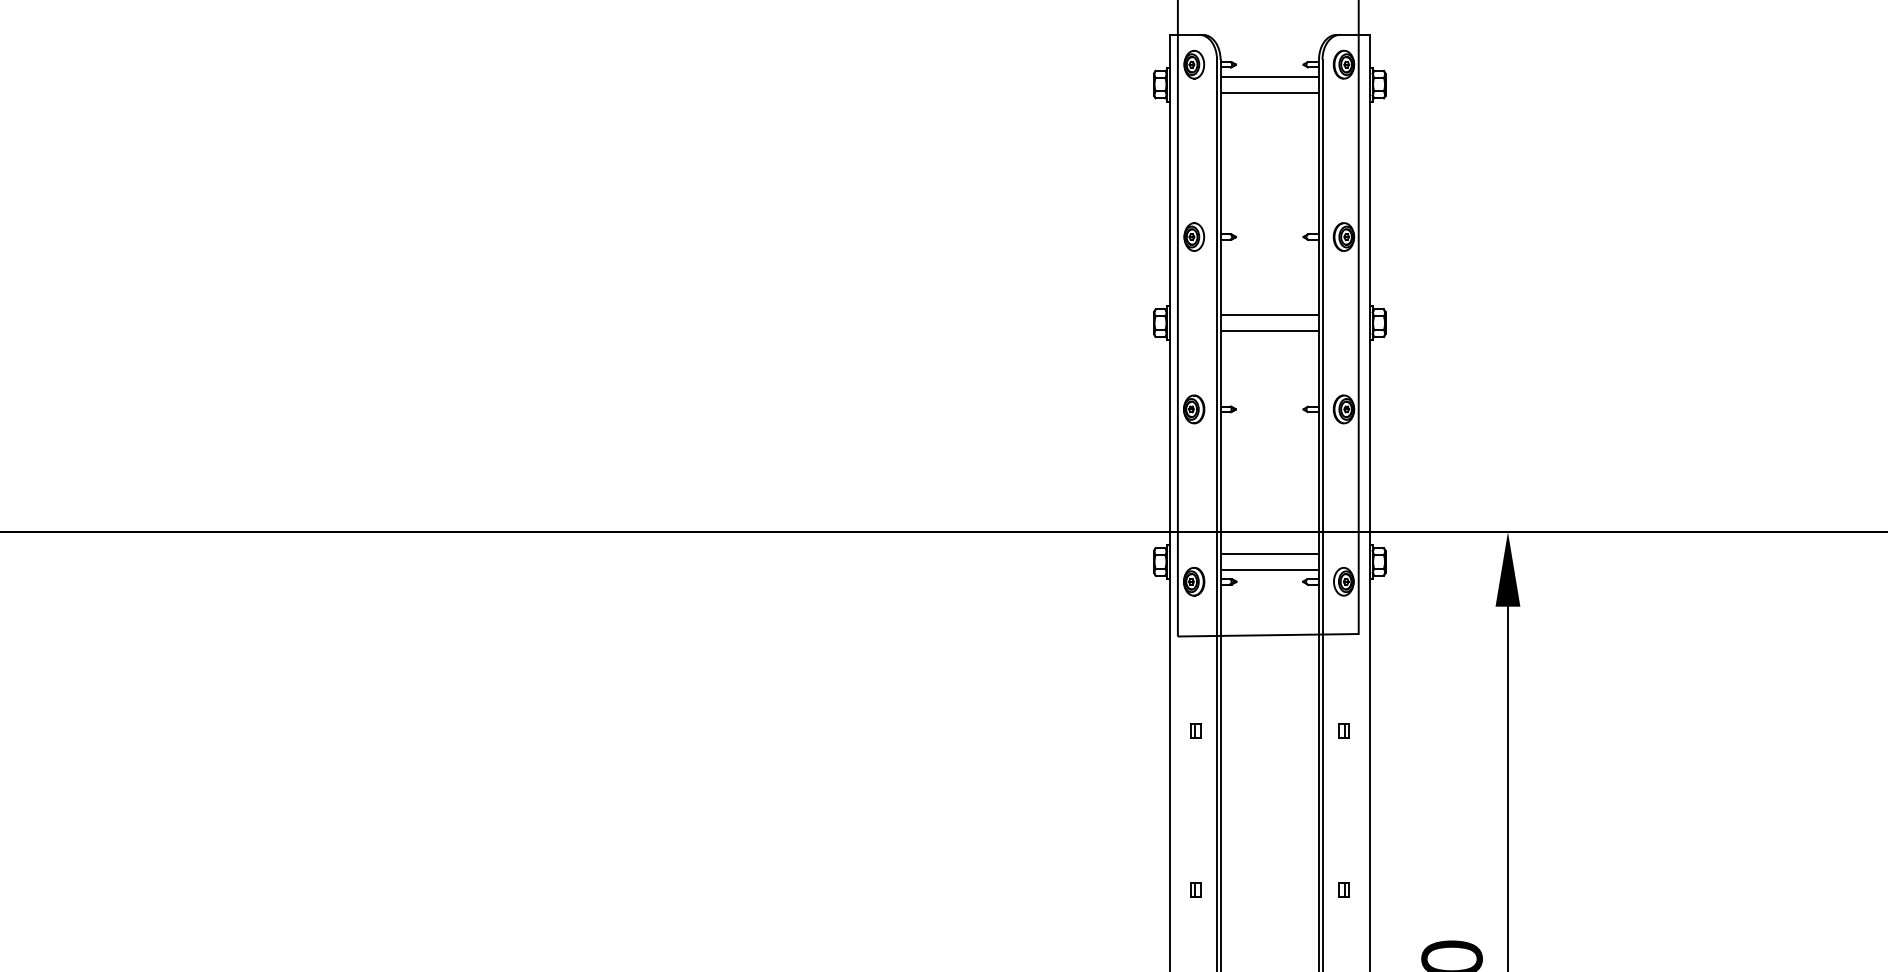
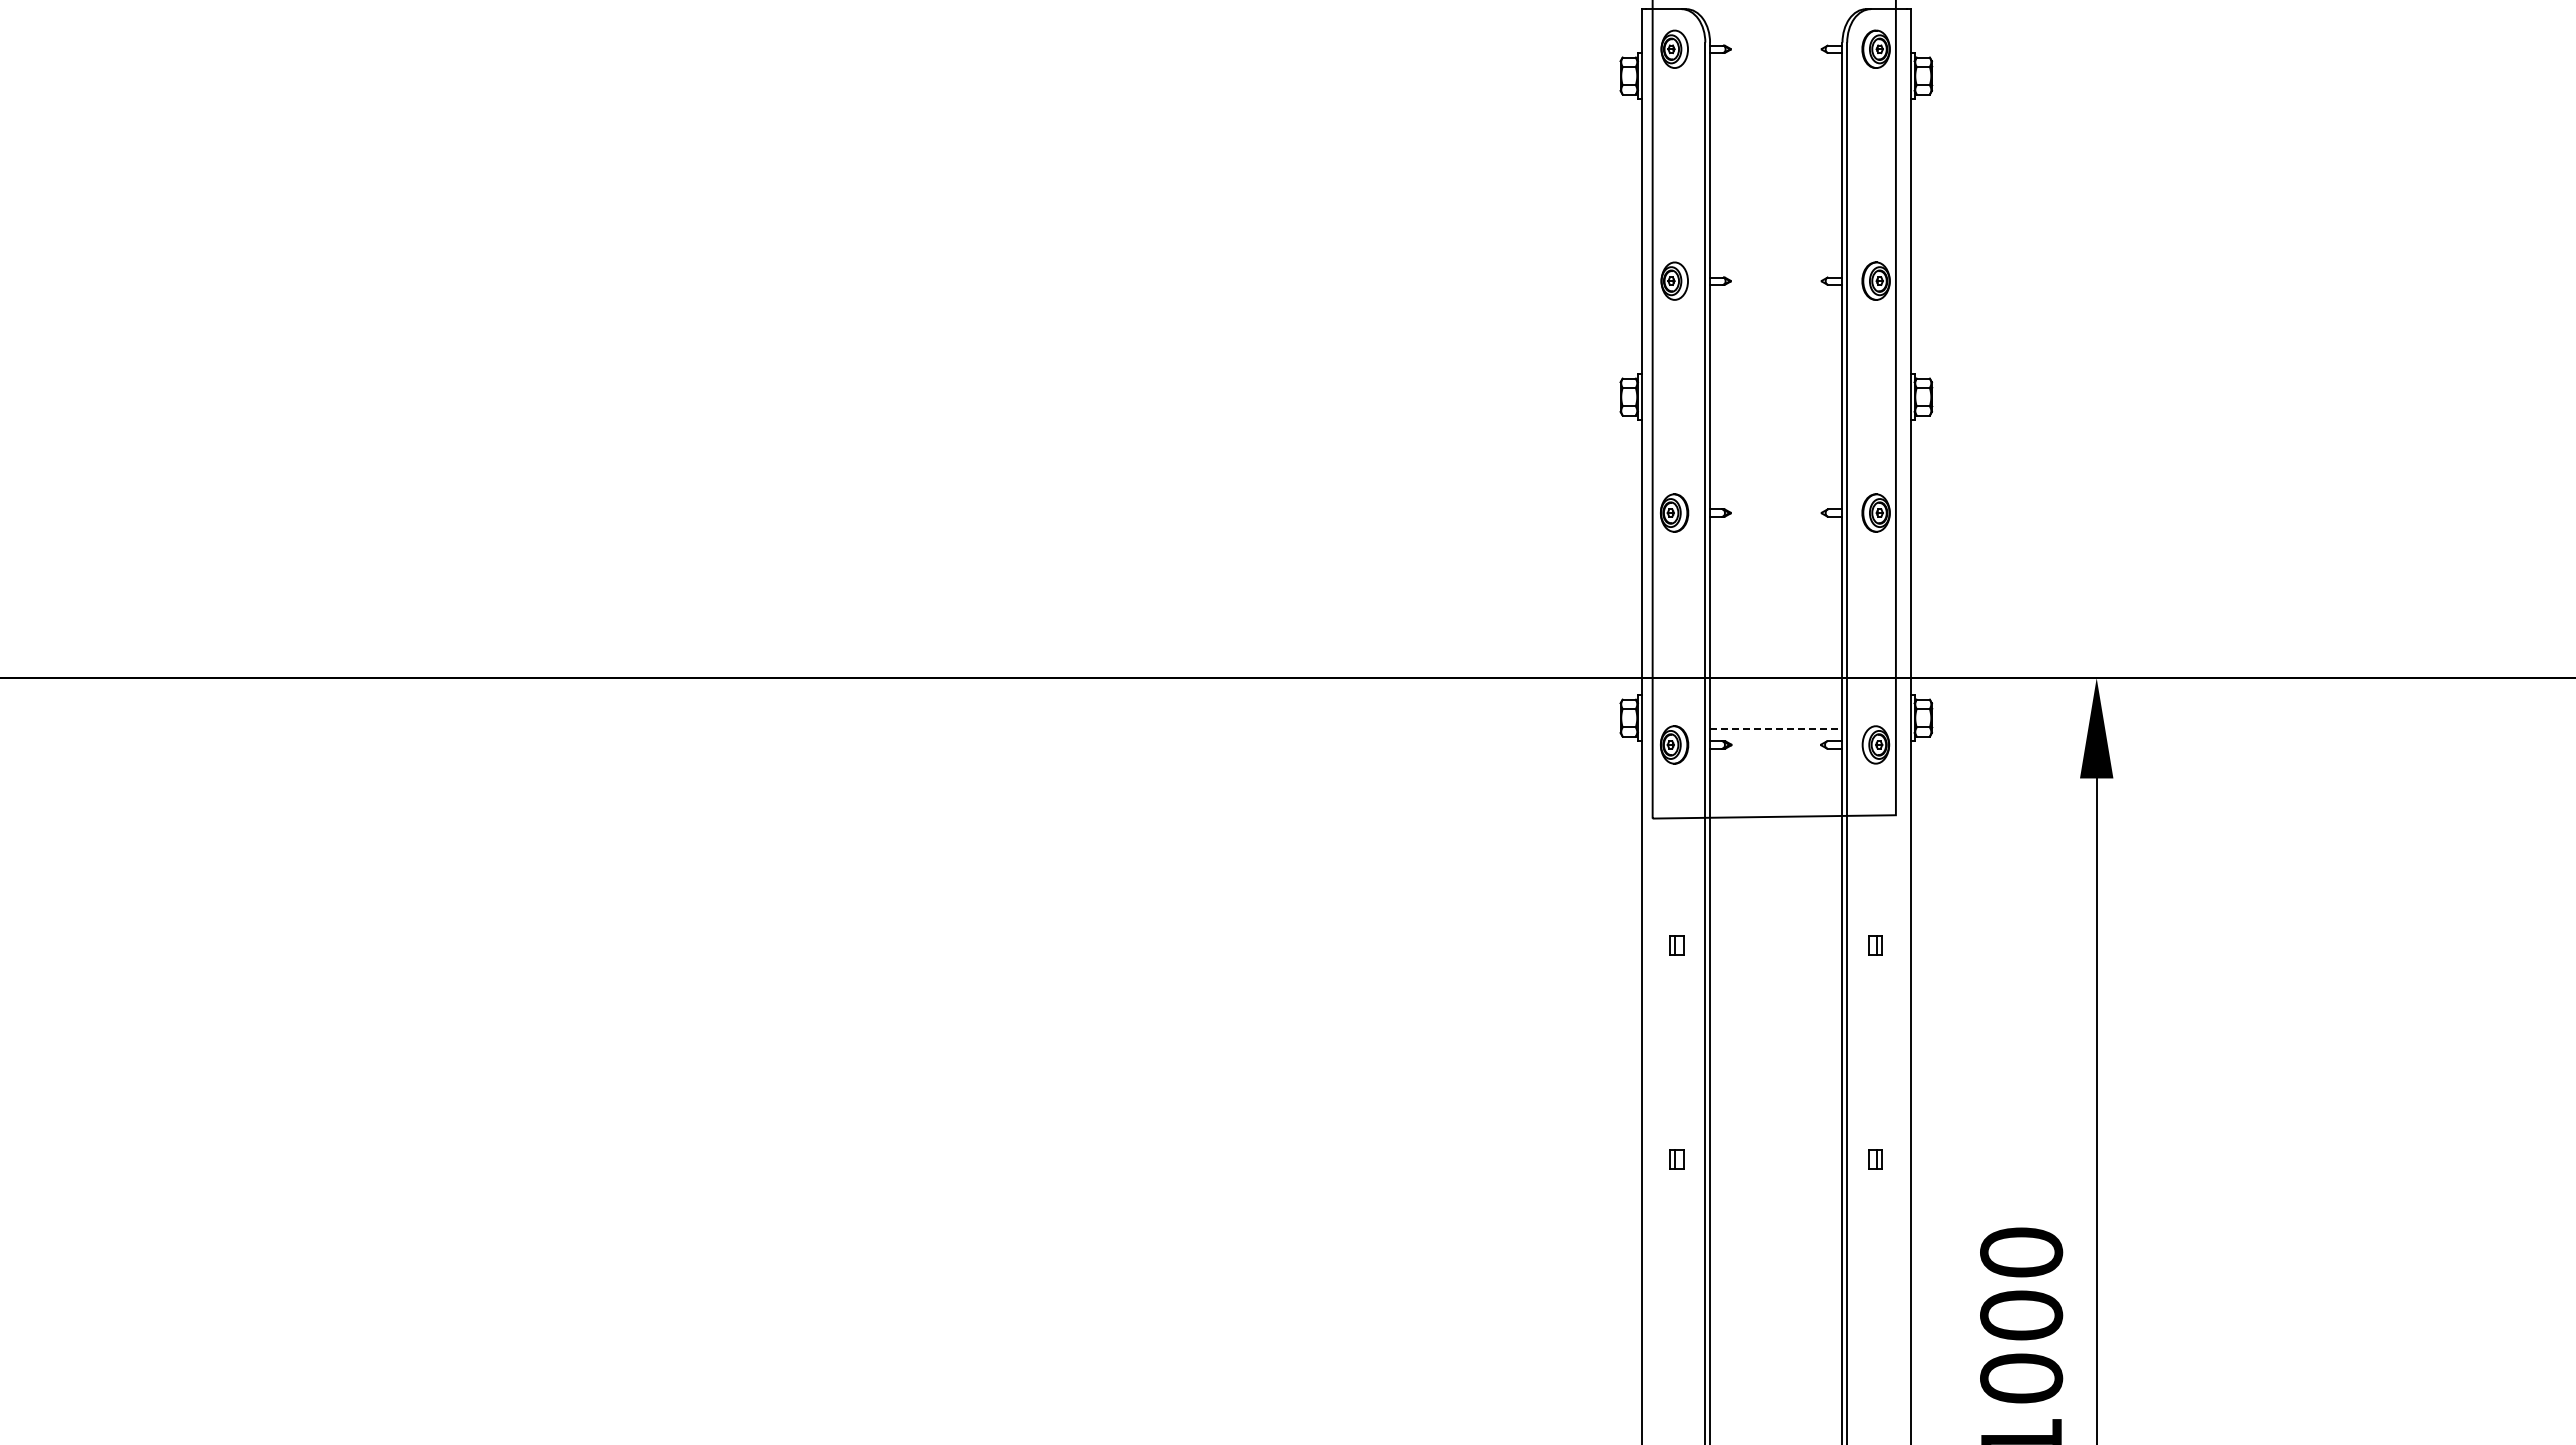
line: (1269, 76) -> (1776, 65), removed
line: (1269, 92) -> (1776, 86), removed
line: (1269, 315) -> (1776, 386), removed
line: (1269, 330) -> (1776, 407), removed
line: (1269, 553) -> (1776, 707), removed
line: (1269, 569) -> (1776, 728), solid -> dashed

